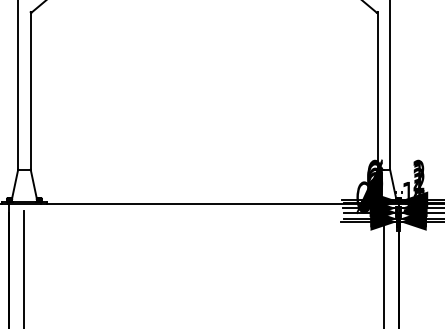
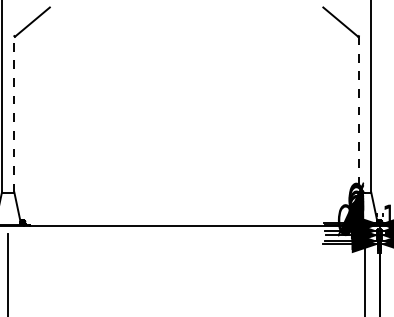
line: (30, 90) -> (14, 113), solid -> dashed
line: (377, 90) -> (358, 113), solid -> dashed

